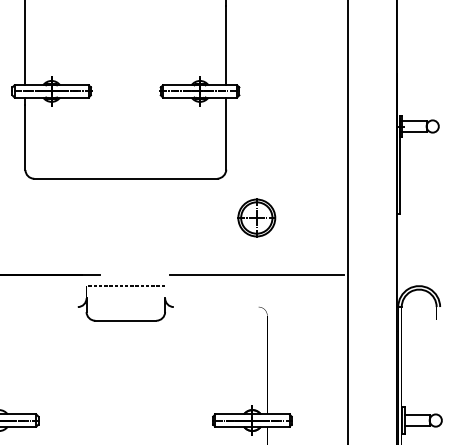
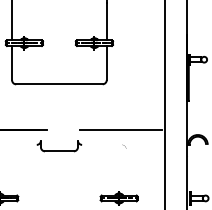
part: (255, 217) -> (120, 102), removed
line: (123, 287) -> (58, 135), removed

